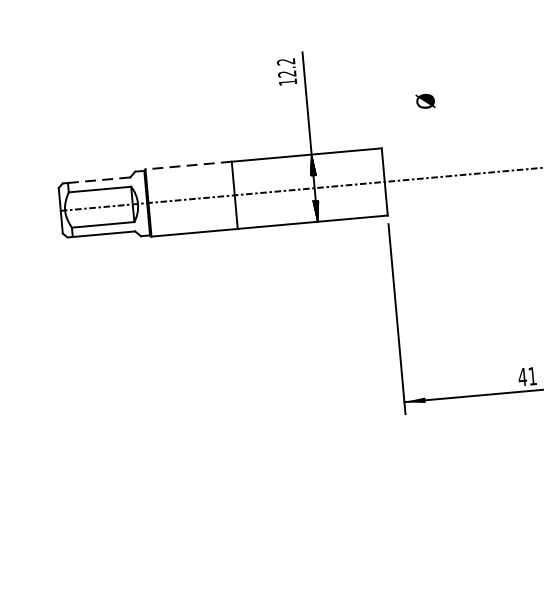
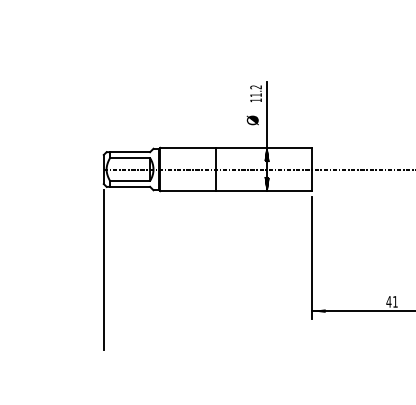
text: (286, 74) -> (255, 95), 12.2 -> 11.2
text: (425, 101) -> (252, 120), moved
line: (187, 165) -> (187, 147), dashed -> solid
line: (99, 180) -> (130, 152), dashed -> solid
line: (74, 366) -> (103, 269), added

